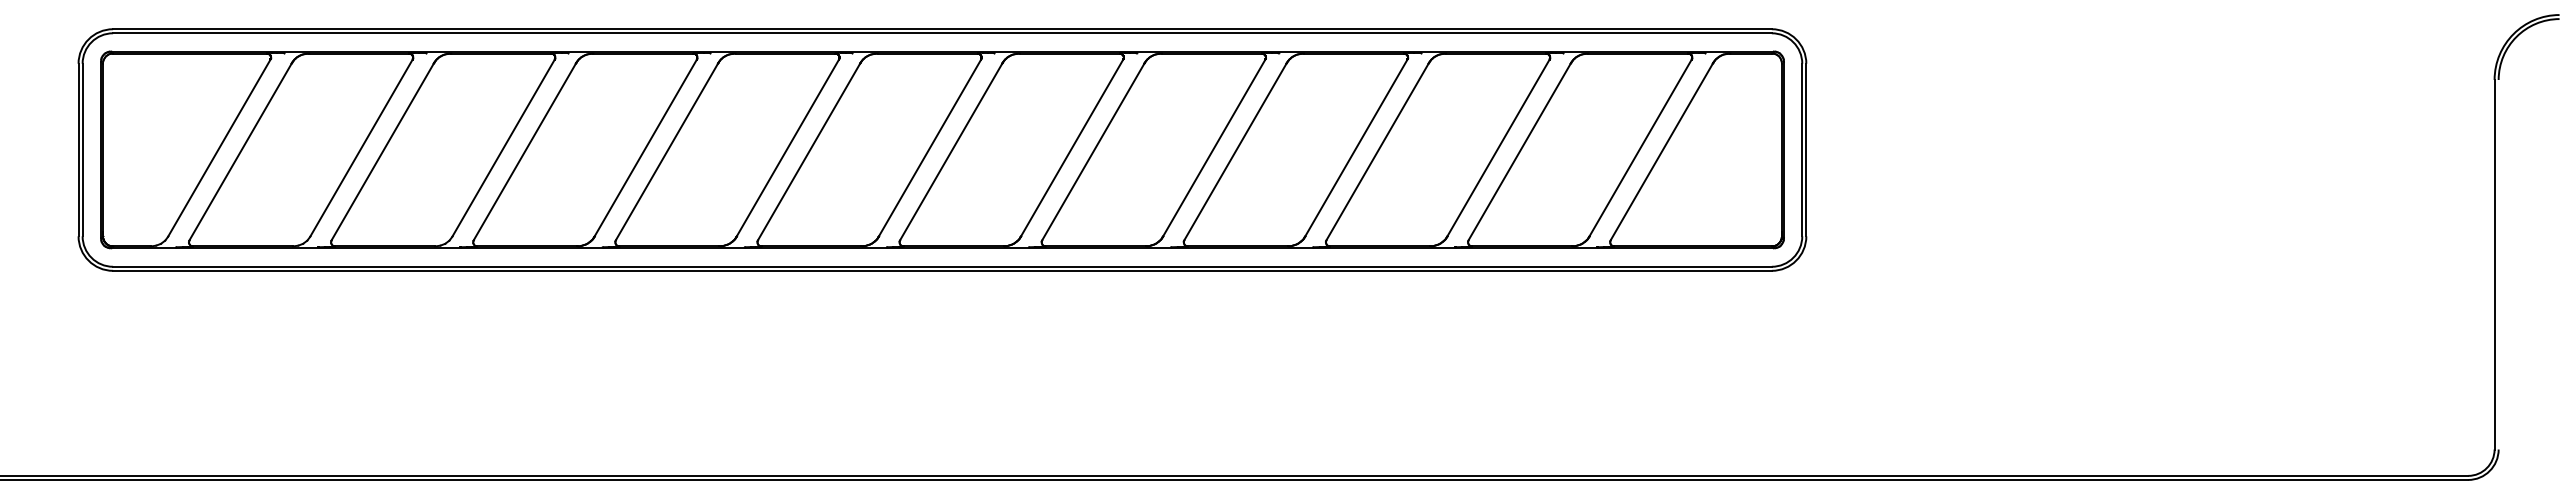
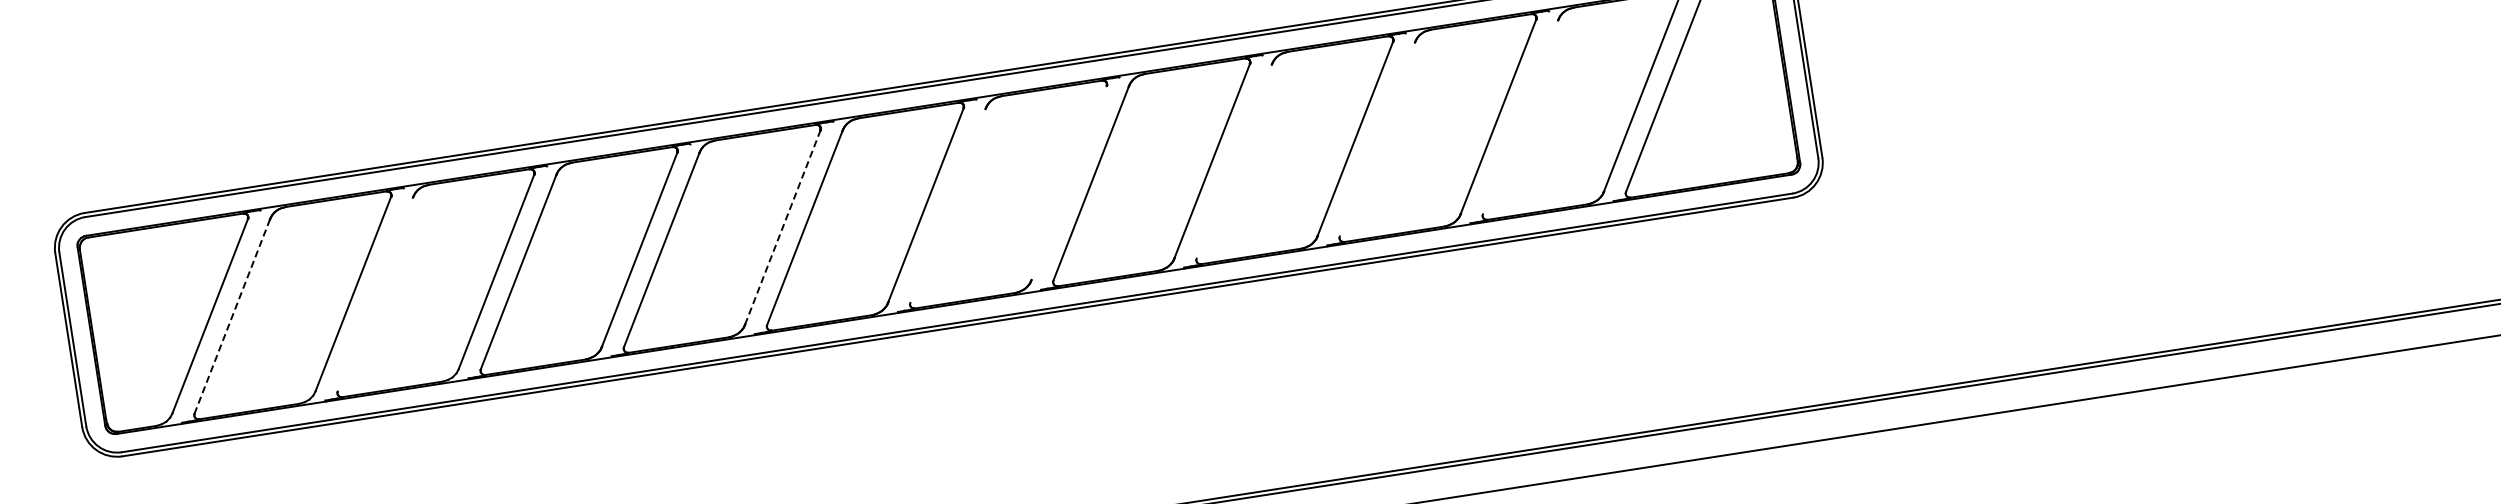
line: (787, 147) -> (782, 226), solid -> dashed
line: (1071, 147) -> (1068, 182), removed
line: (240, 151) -> (232, 316), solid -> dashed
line: (382, 151) -> (375, 294), removed
line: (950, 151) -> (947, 205), removed
line: (1235, 151) -> (1234, 161), removed
line: (1377, 151) -> (1377, 139), removed
line: (1519, 151) -> (1520, 116), removed

